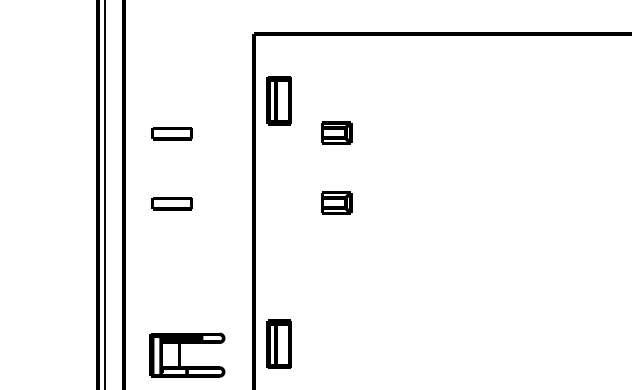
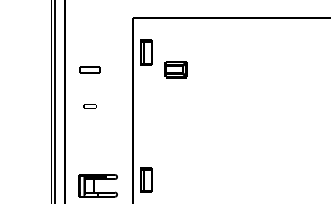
part: (337, 132) -> (176, 69), size x1.4
part: (170, 203) -> (89, 106), size x0.6
part: (337, 203) -> (176, 106), removed

